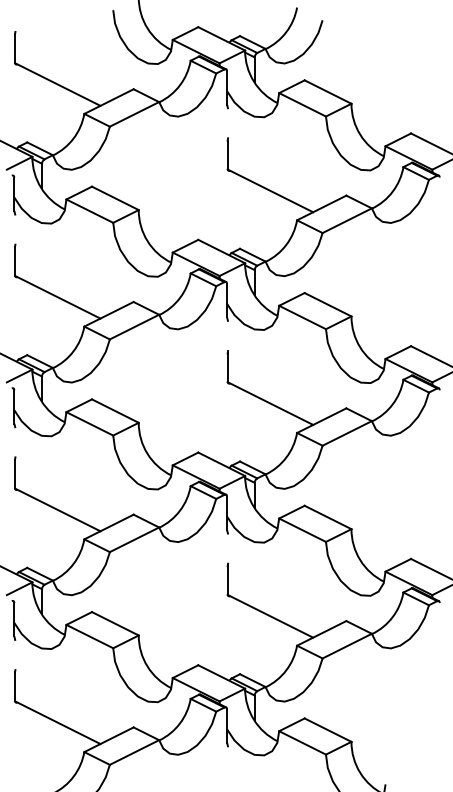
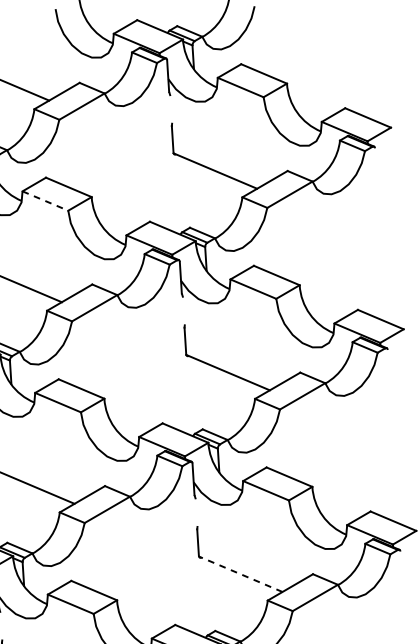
line: (90, 211) -> (46, 201), solid -> dashed
line: (270, 616) -> (240, 574), solid -> dashed

